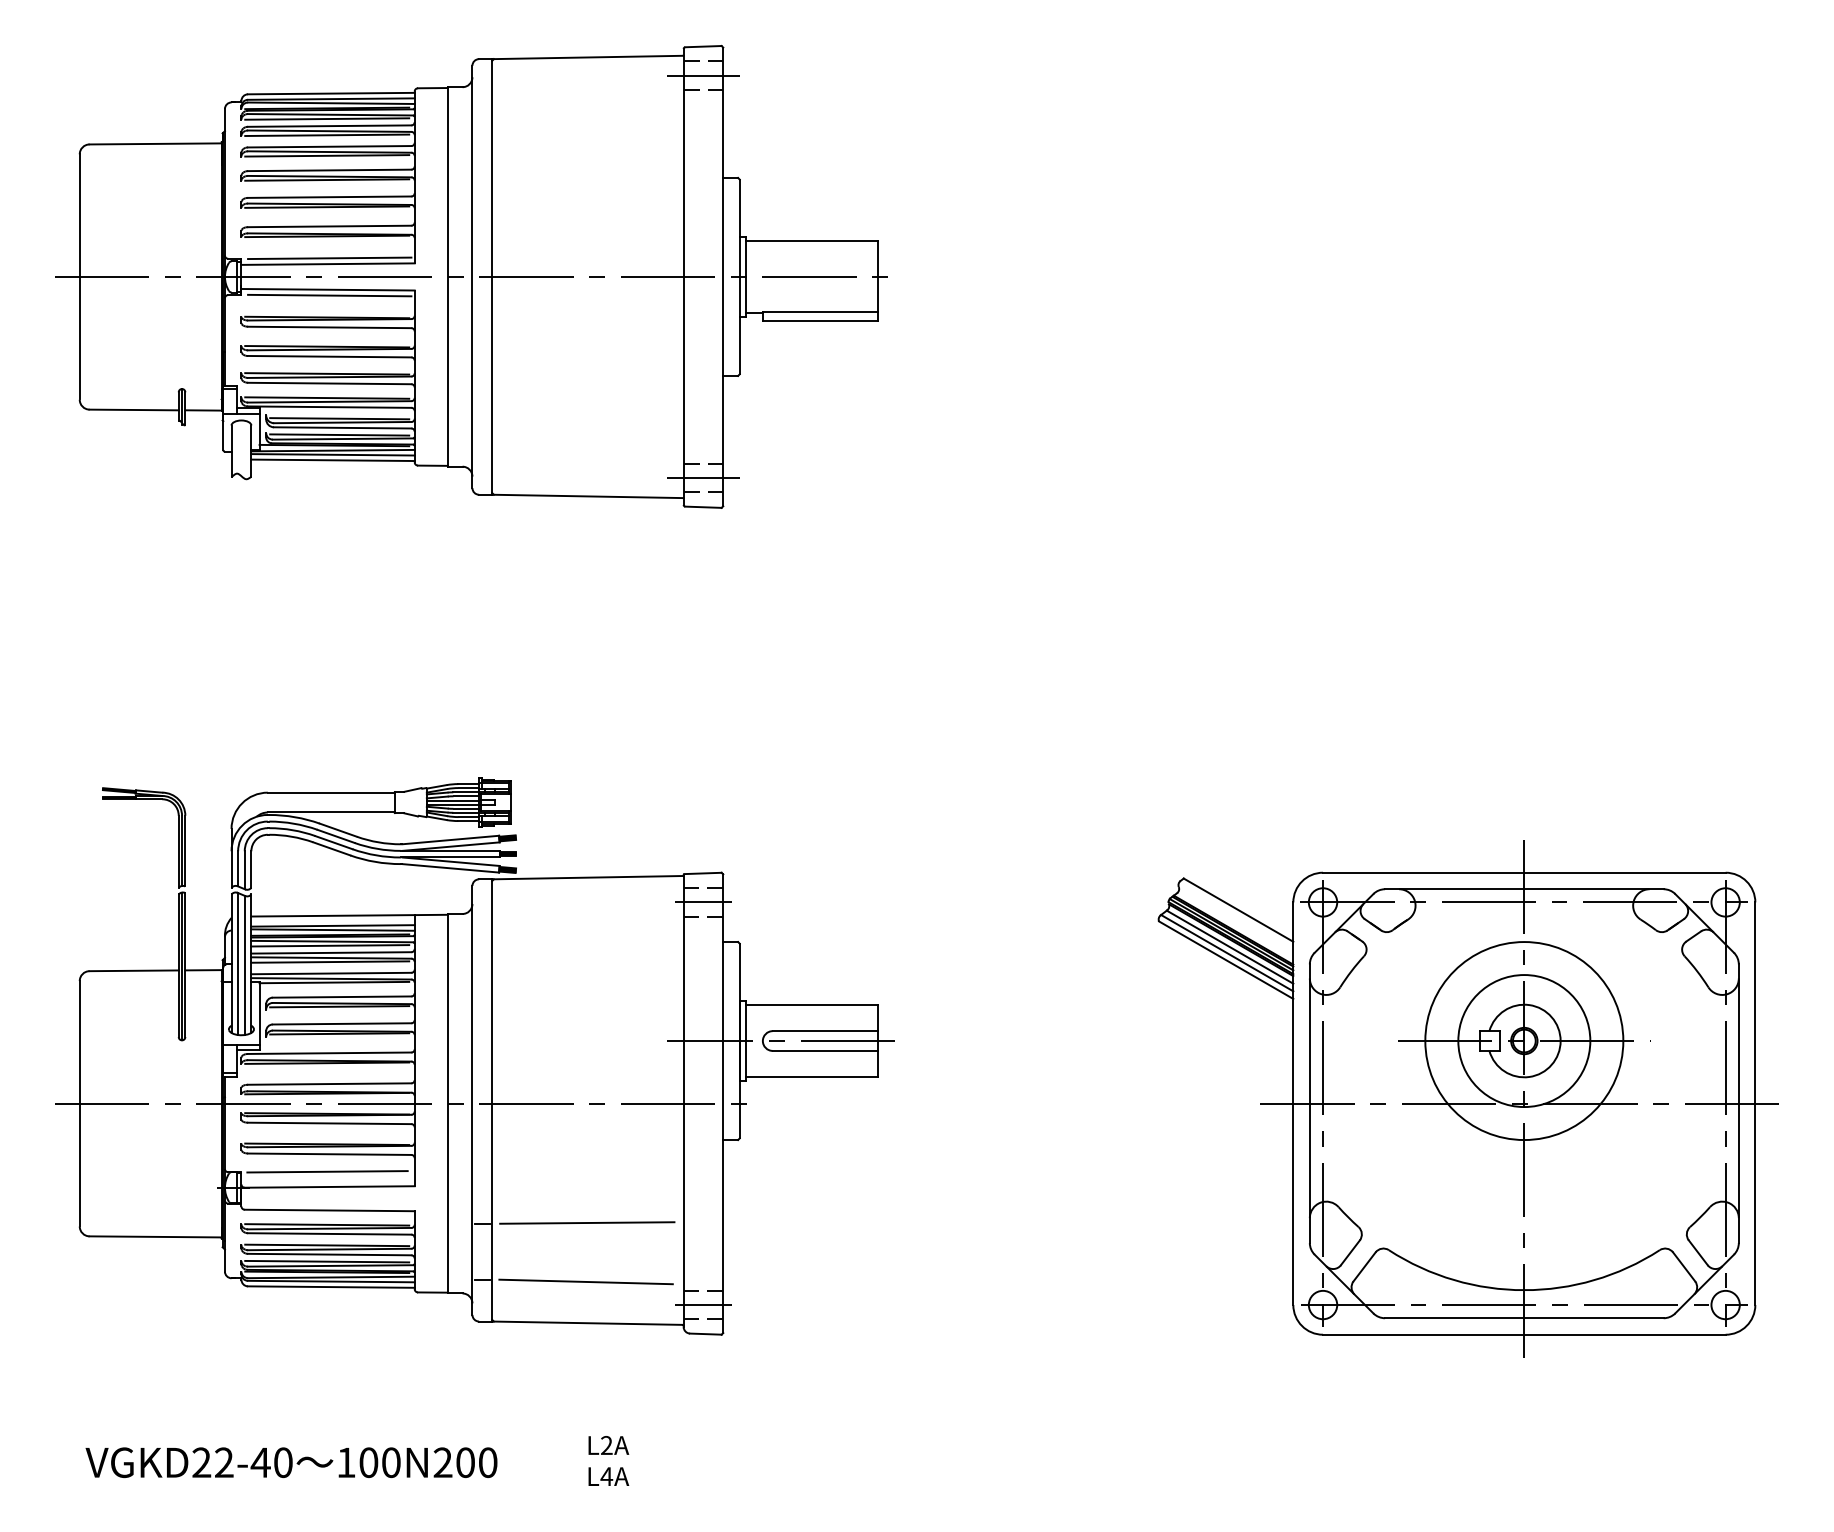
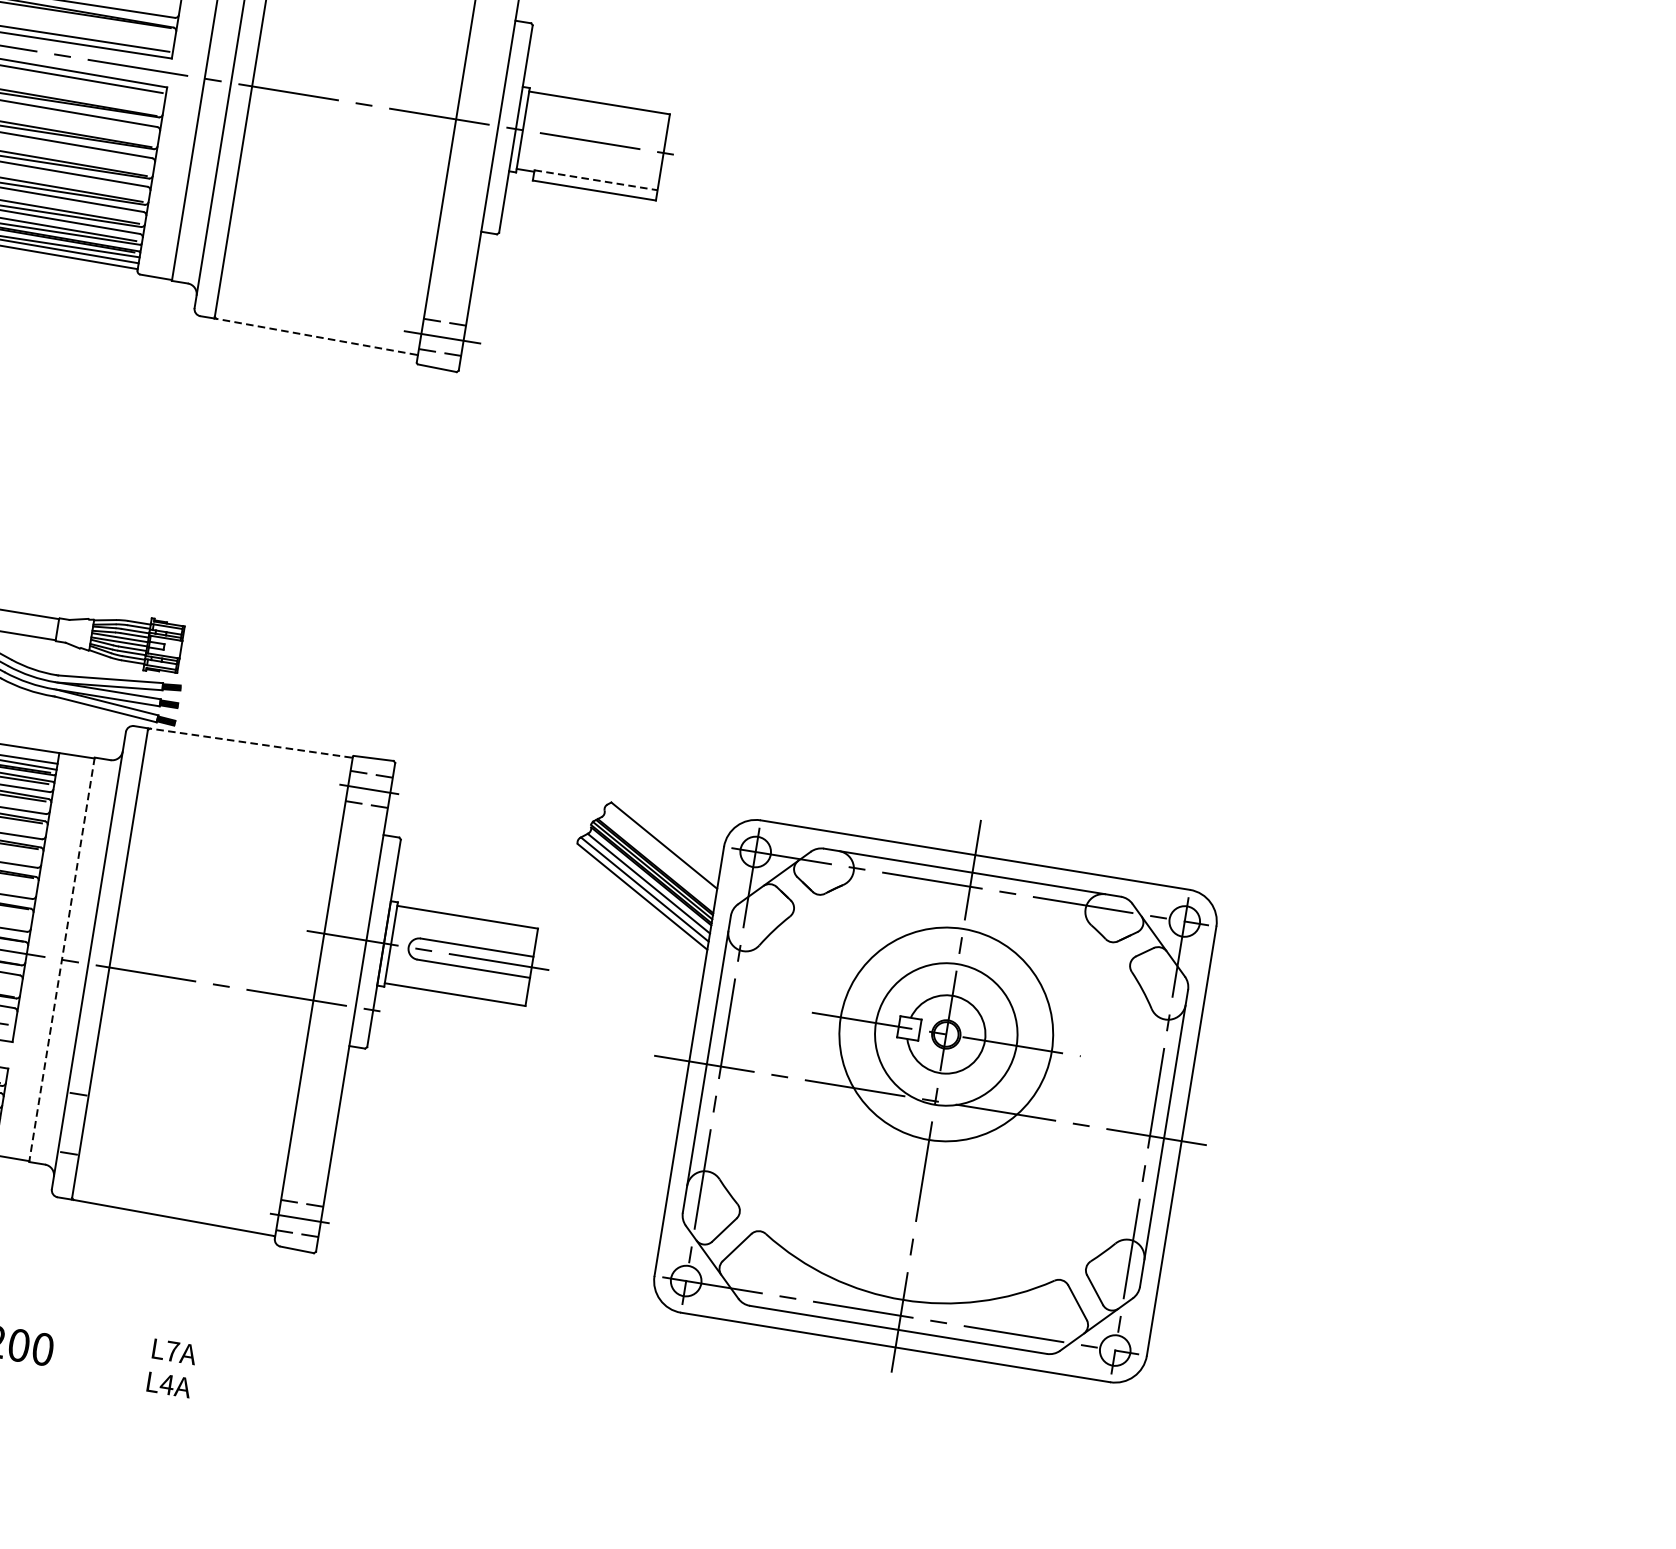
line: (820, 311) -> (596, 179), solid -> dashed
line: (587, 496) -> (315, 336), solid -> dashed
line: (587, 877) -> (250, 742), solid -> dashed
part: (1467, 1098) -> (875, 1085), moved
line: (447, 1103) -> (61, 959), solid -> dashed
line: (587, 1222) -> (190, 1110), removed
line: (585, 1281) -> (178, 1173), removed
text: (606, 1444) -> (172, 1350), L2A -> L7A

